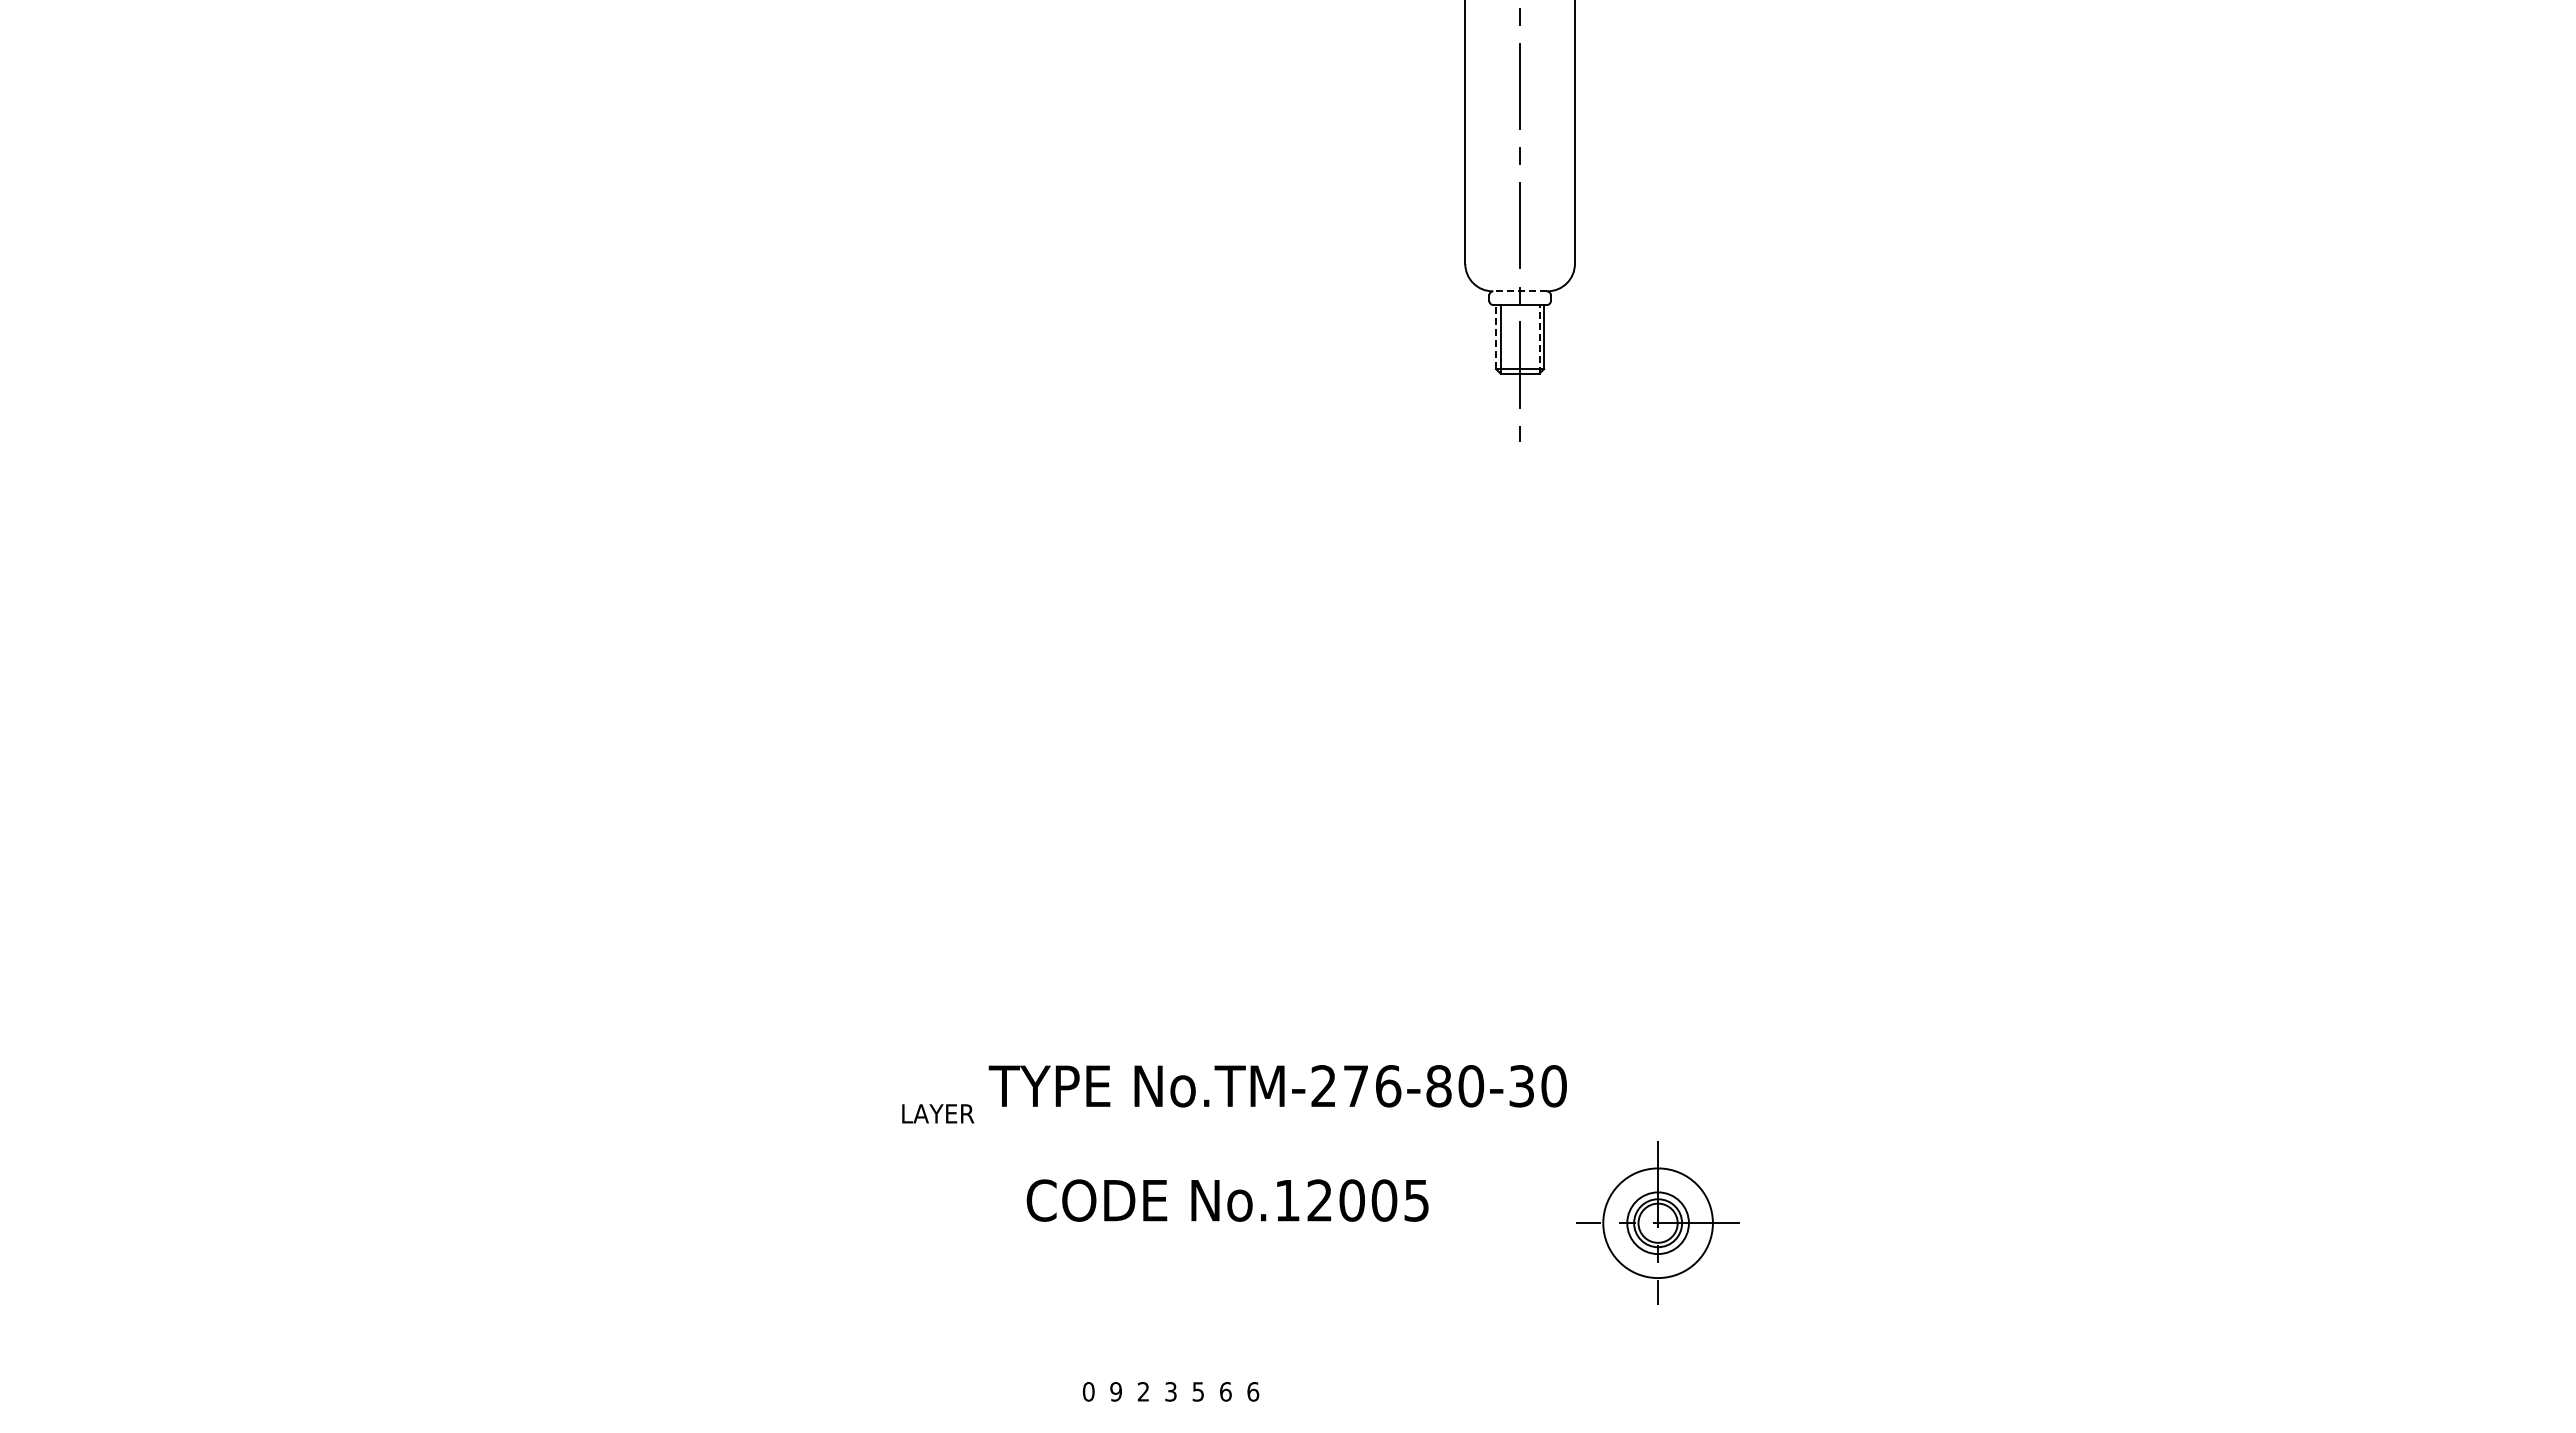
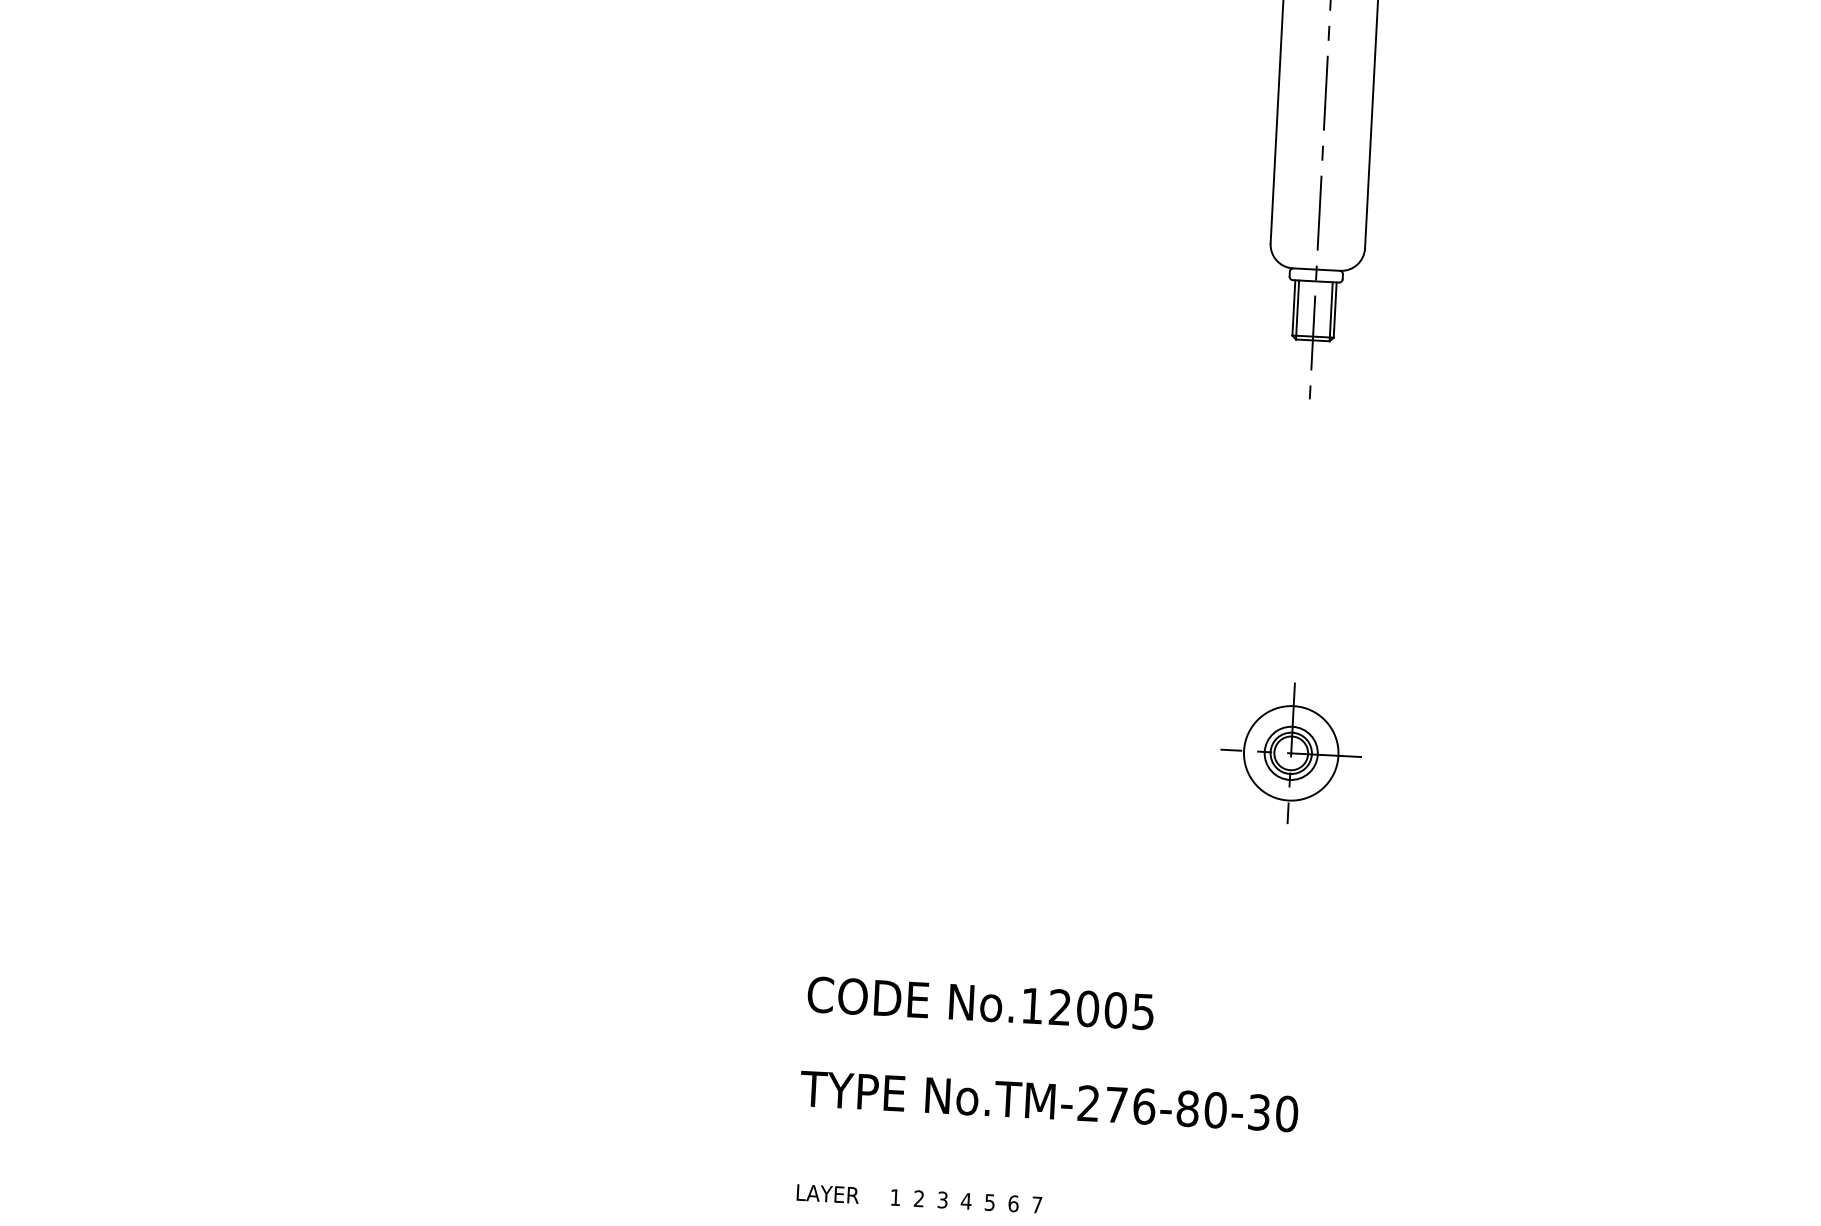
line: (1520, 291) -> (1316, 269), dashed -> solid
line: (1496, 336) -> (1294, 307), dashed -> solid
line: (1539, 338) -> (1331, 311), dashed -> solid
text: (1277, 1086) -> (1048, 1101), moved
text: (938, 1113) -> (828, 1193), moved
text: (1227, 1200) -> (980, 1003), moved
part: (1657, 1222) -> (1290, 752), moved
text: (1088, 1391) -> (895, 1197), 0 -> 1
text: (1115, 1391) -> (918, 1198), 9 -> 2
text: (1143, 1391) -> (942, 1199), 2 -> 3
text: (1170, 1391) -> (965, 1200), 3 -> 4
text: (1253, 1391) -> (1037, 1204), 6 -> 7

